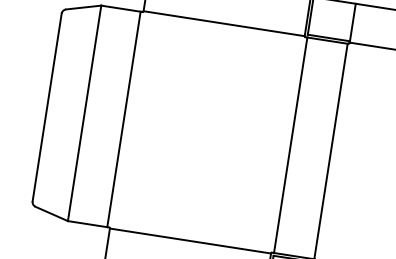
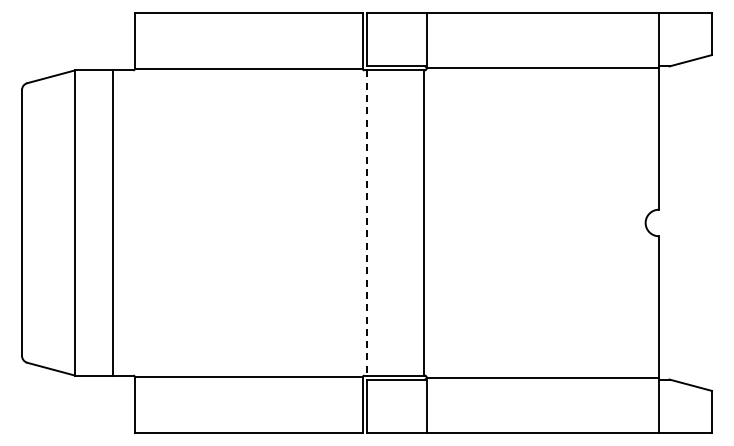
line: (123, 119) -> (112, 222), moved
line: (291, 145) -> (367, 223), solid -> dashed

